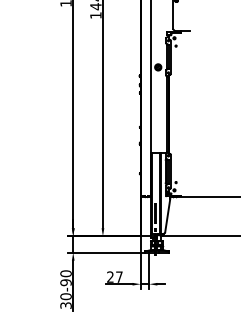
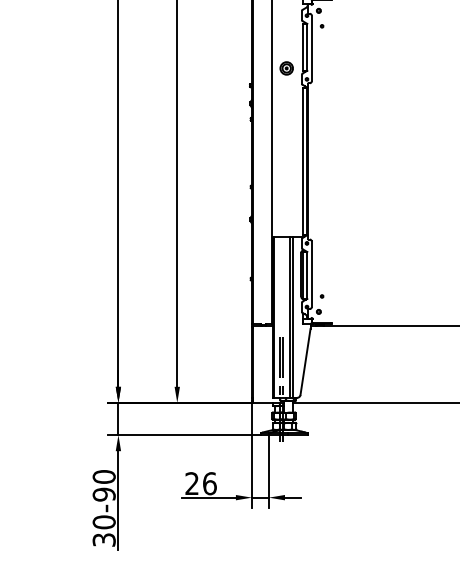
text: (119, 276) -> (210, 482), 27 -> 26

